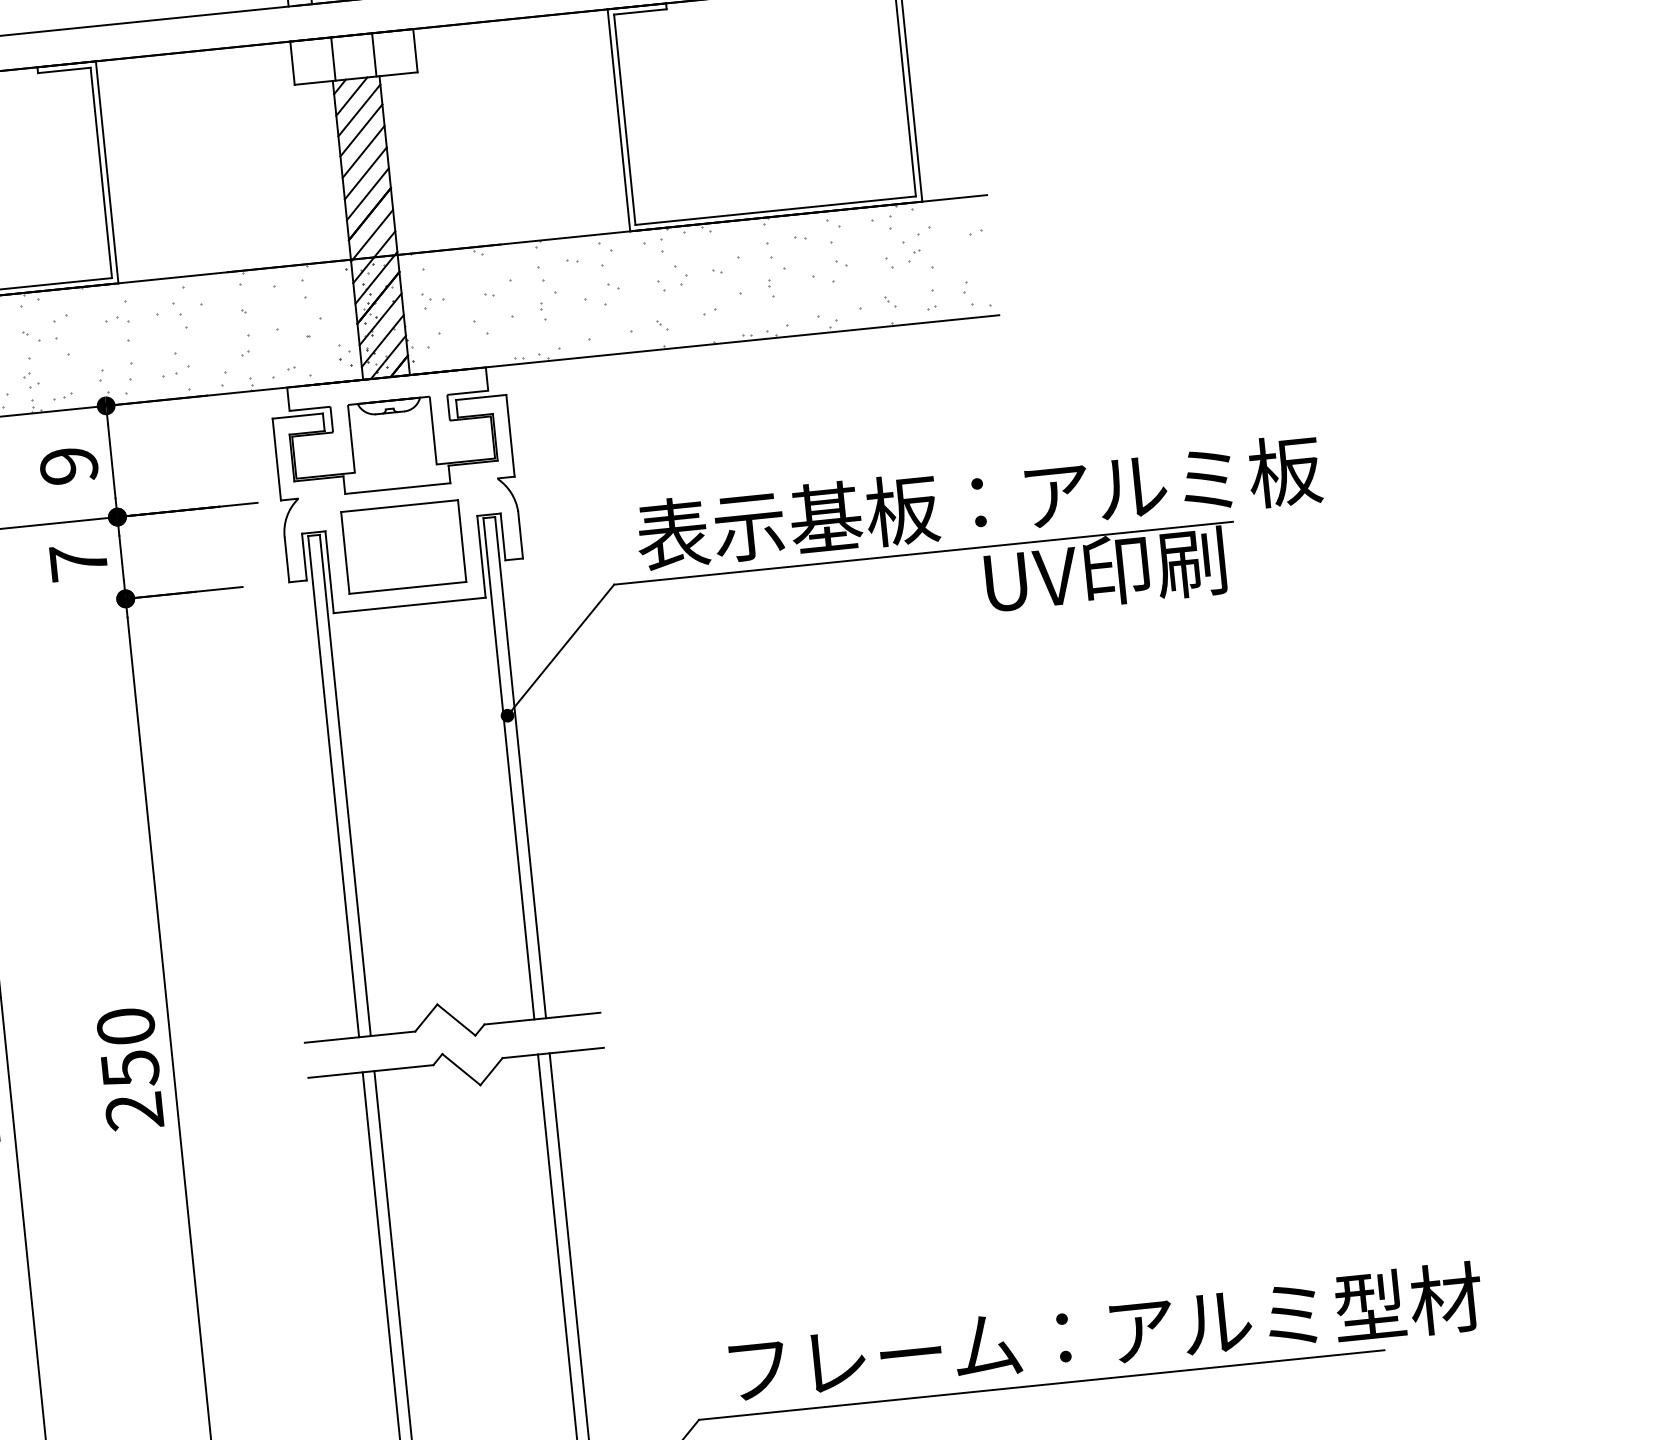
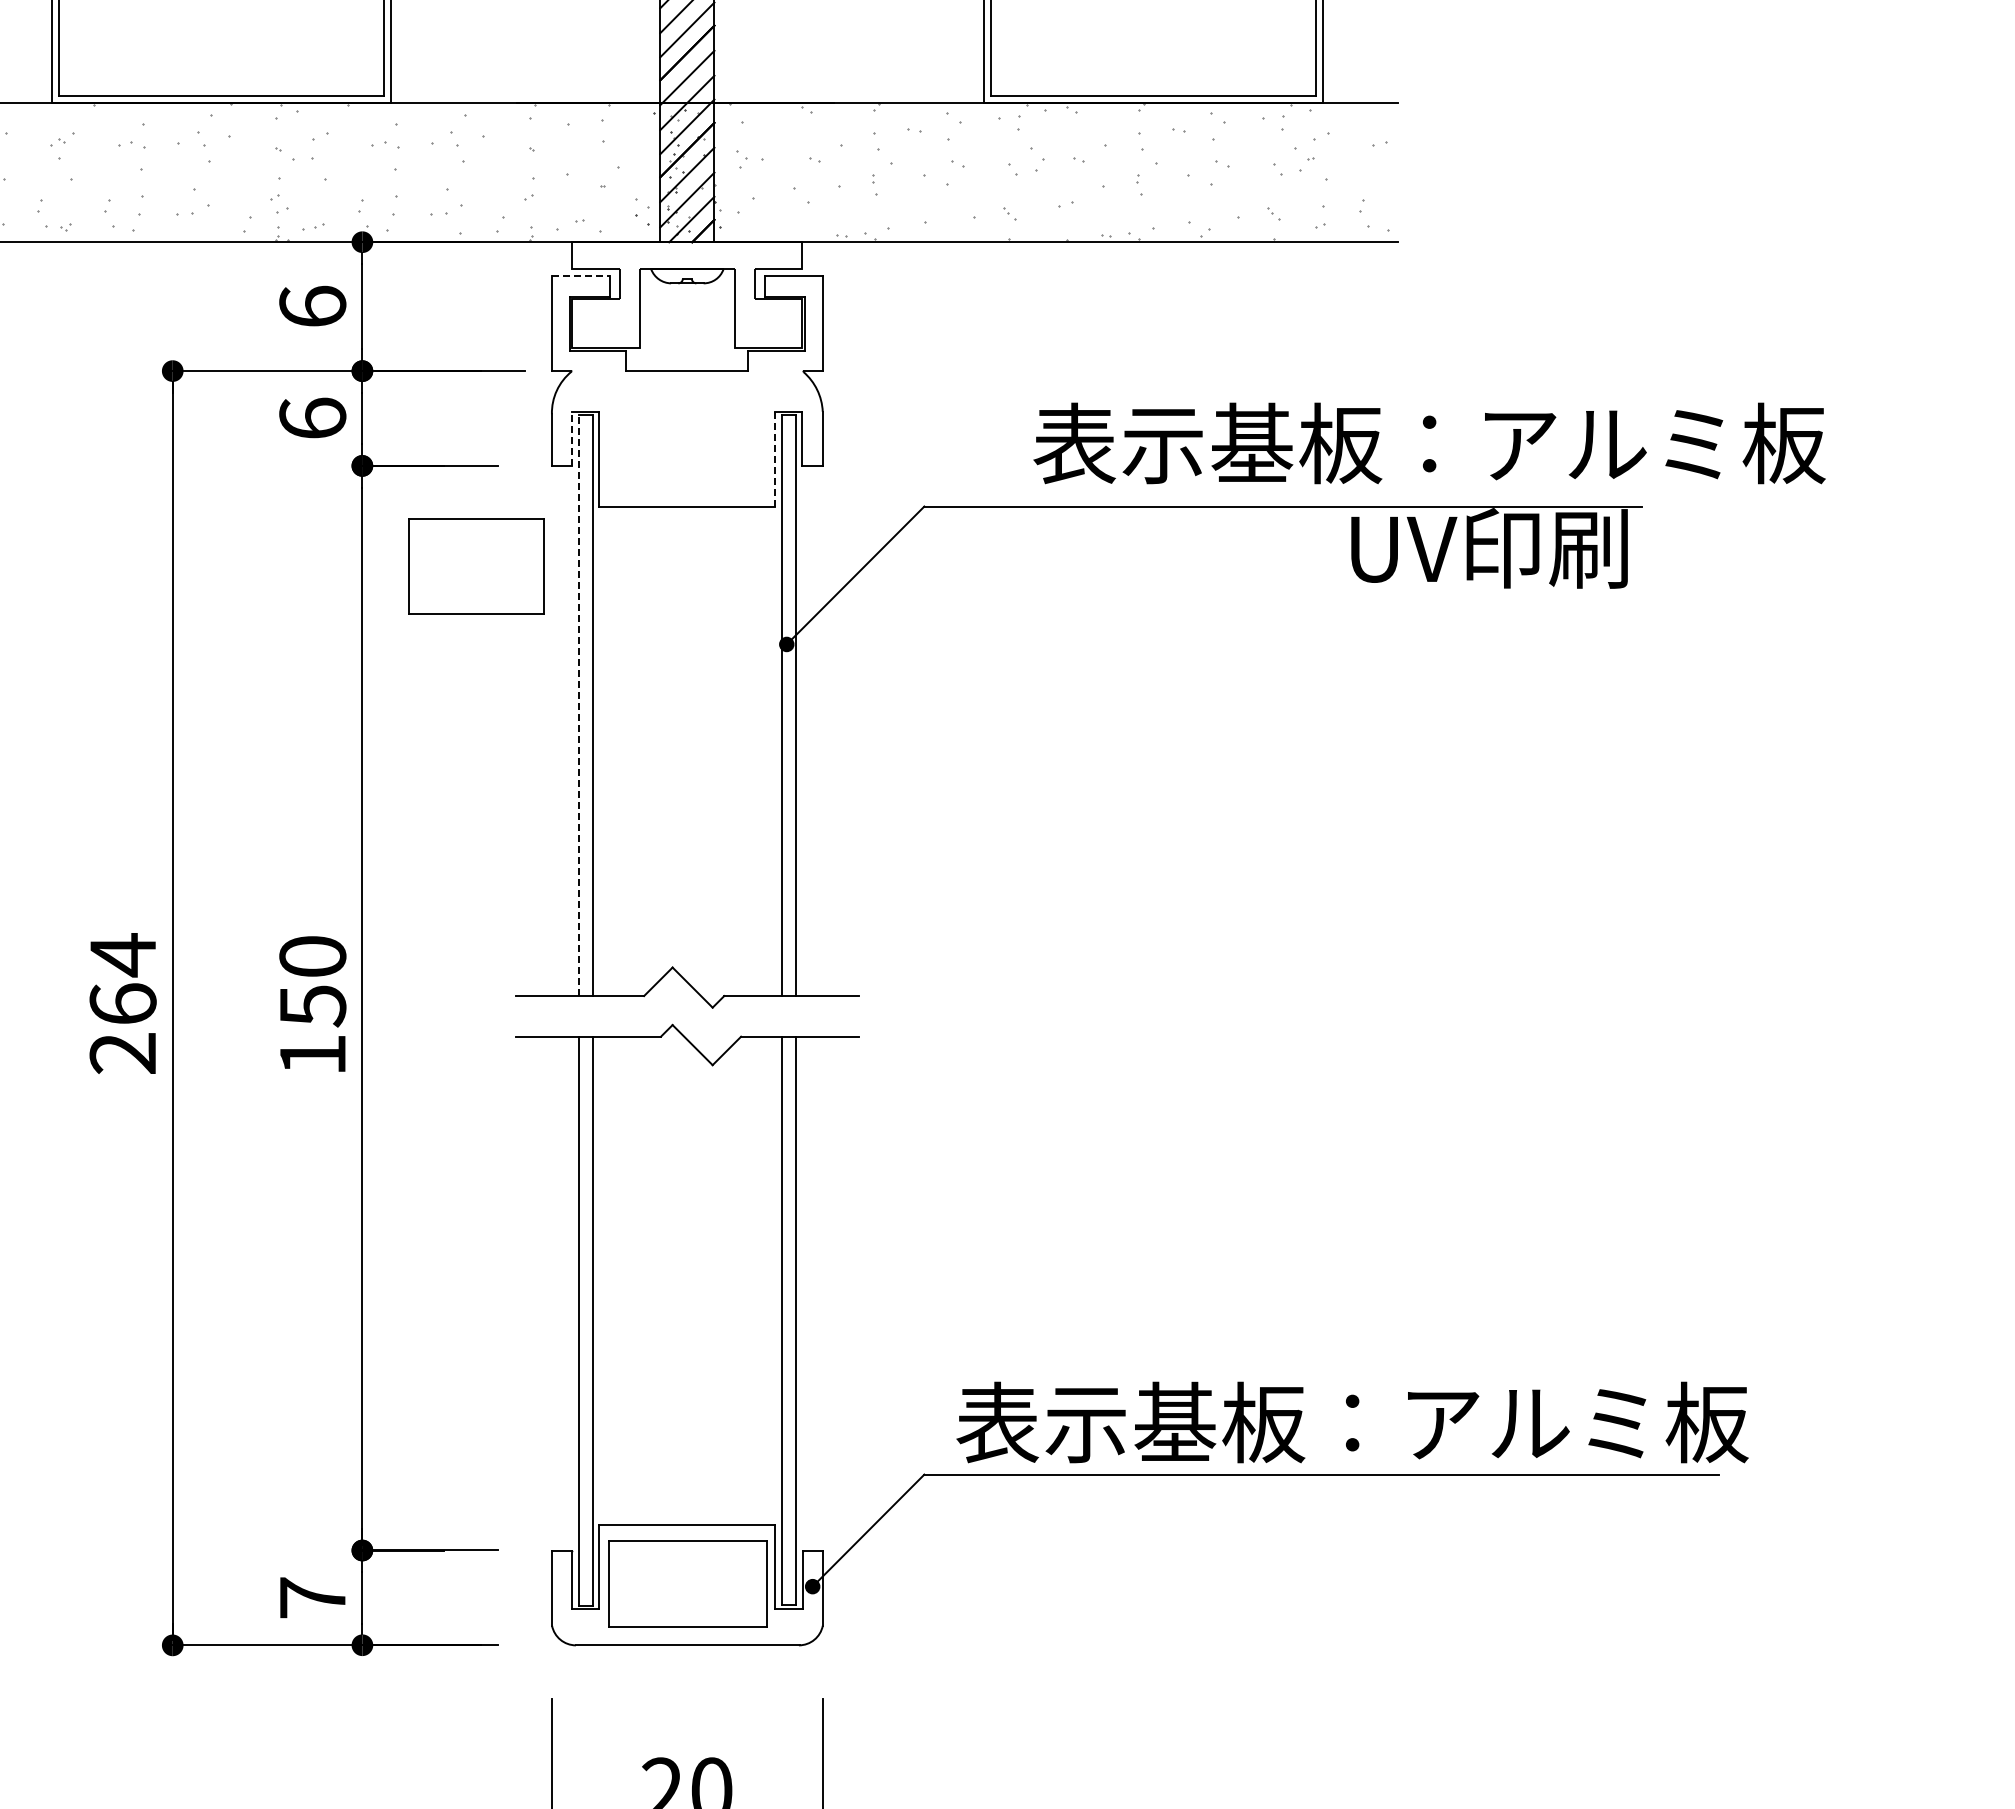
line: (298, 416) -> (581, 276), solid -> dashed
text: (68, 465) -> (312, 306), 9 -> 6
text: (978, 502) -> (1429, 443), moved
part: (403, 546) -> (476, 566), moved
line: (304, 556) -> (572, 438), solid -> dashed
line: (481, 557) -> (775, 459), solid -> dashed
text: (78, 561) -> (312, 417), 7 -> 6
line: (334, 786) -> (579, 705), solid -> dashed
text: (134, 1111) -> (312, 1054), 250 -> 150
text: (1101, 1333) -> (1396, 1422), フレーム：アルミ型材 -> 表示基板：アルミ板

